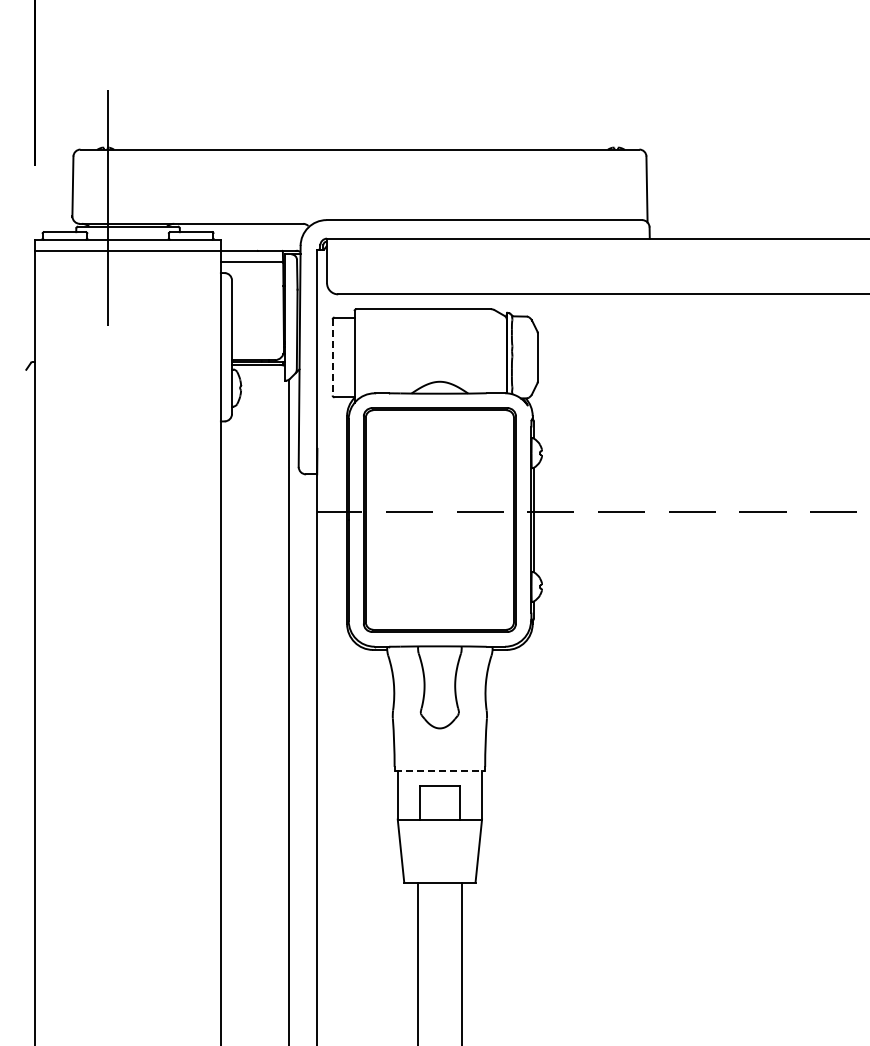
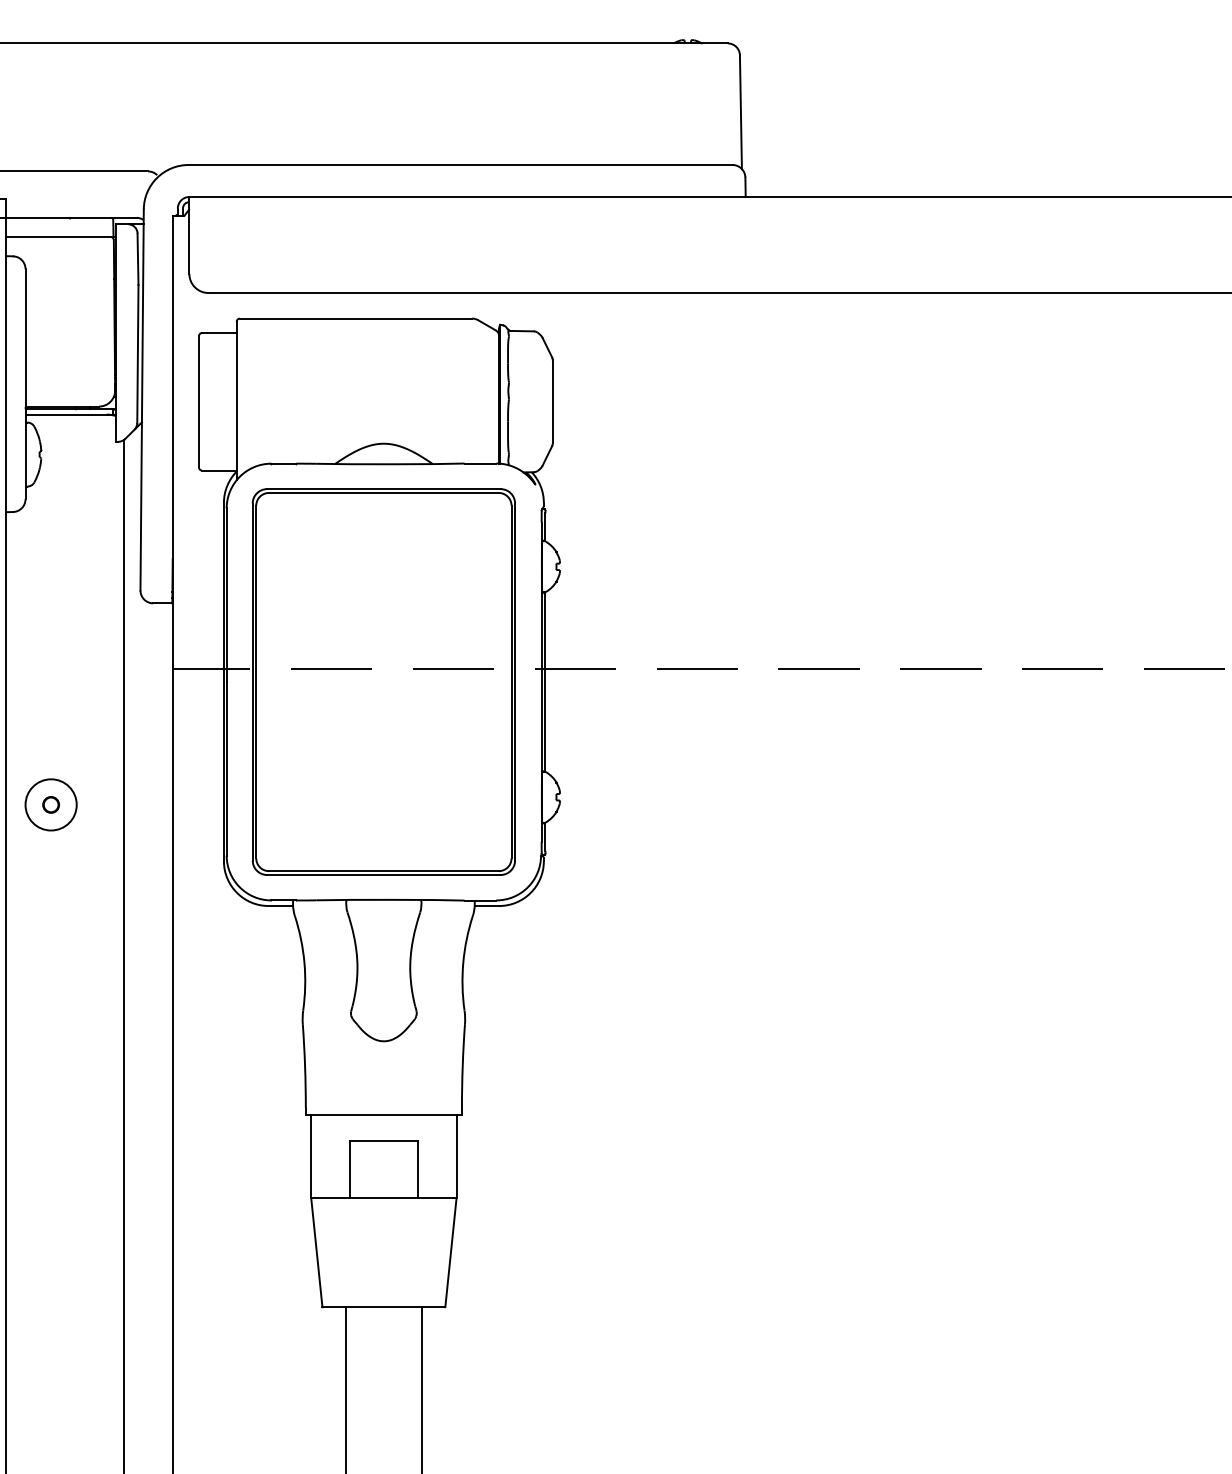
line: (332, 357) -> (198, 401), dashed -> solid
part: (246, 590) -> (50, 803), added
line: (440, 771) -> (384, 1115), dashed -> solid

